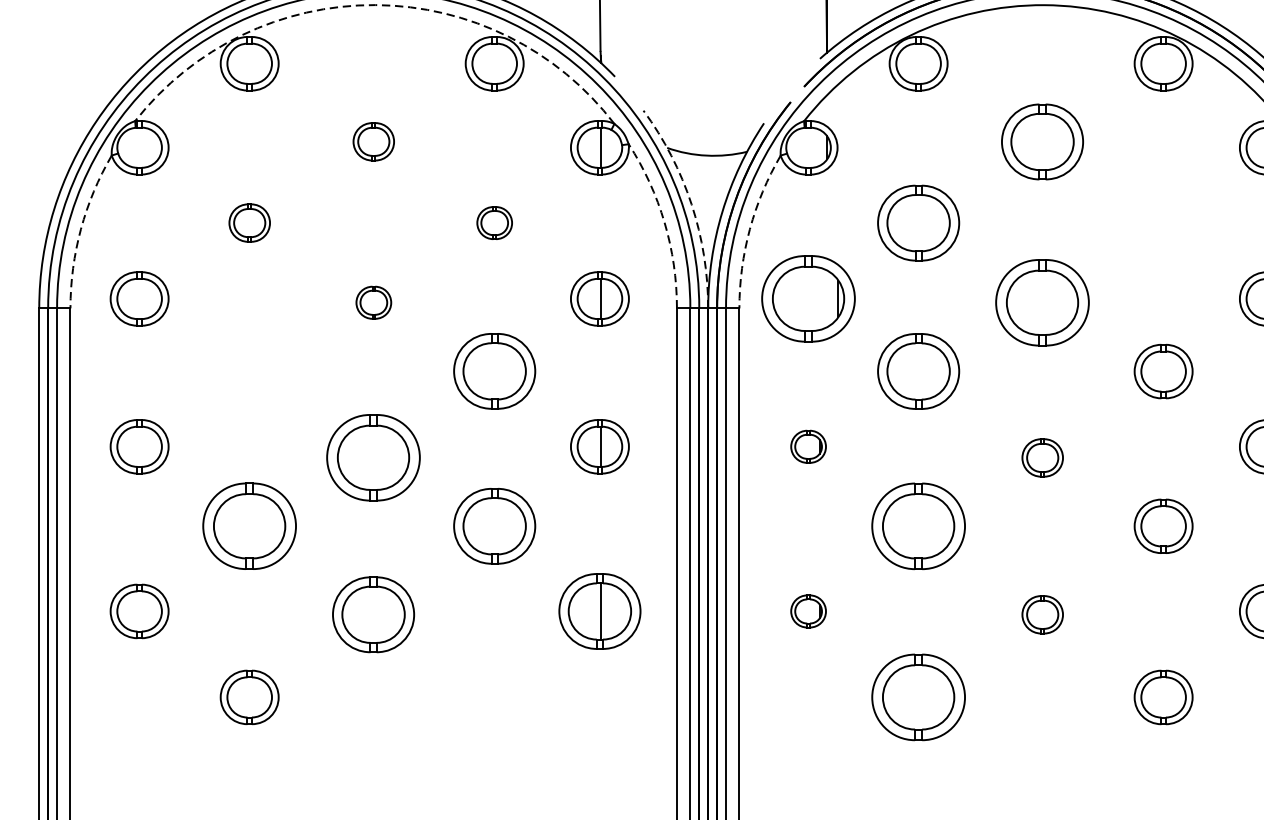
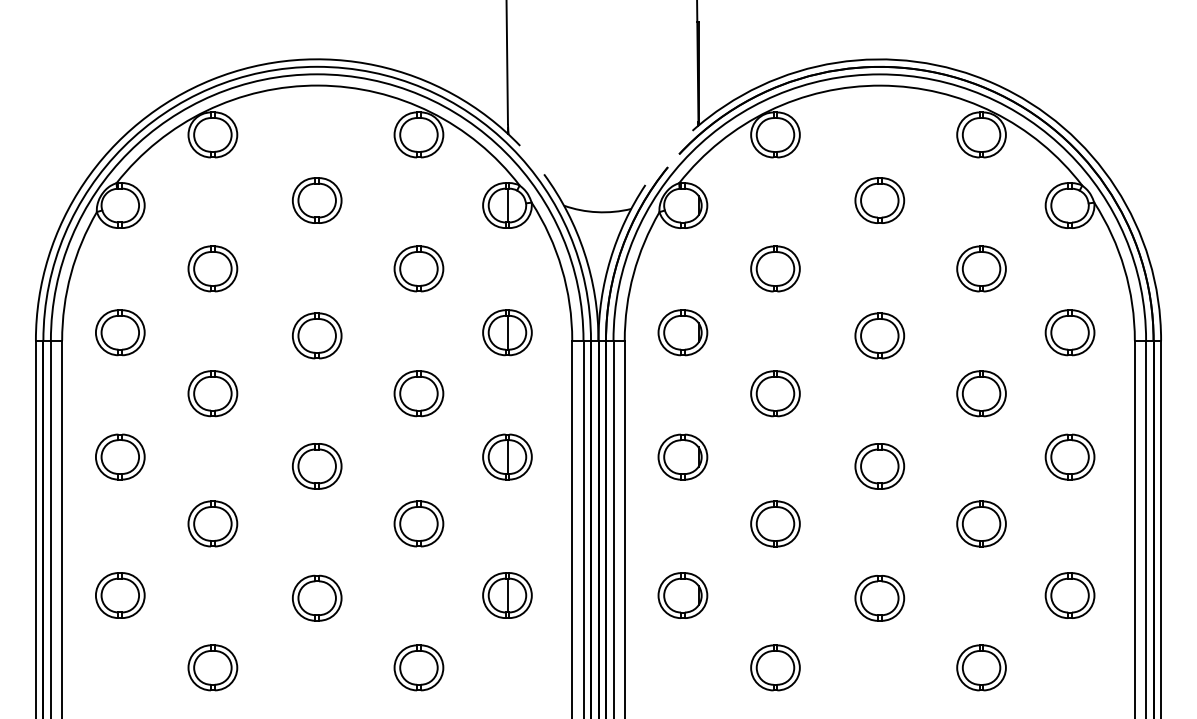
arc: (375, 4) -> (318, 85), dashed -> solid
part: (374, 141) -> (317, 200), size x1.43
part: (1042, 141) -> (879, 200), size x0.71
arc: (691, 204) -> (584, 253), dashed -> solid
part: (249, 222) -> (212, 268), size x1.43
part: (494, 222) -> (418, 268), size x1.67
arc: (664, 222) -> (561, 268), dashed -> solid
part: (918, 222) -> (775, 268), size x0.71
part: (1163, 222) -> (981, 268), added
arc: (81, 229) -> (71, 274), dashed -> solid
arc: (749, 229) -> (633, 274), dashed -> solid
part: (808, 298) -> (682, 332), size x0.62
part: (374, 302) -> (317, 335), size x1.67
part: (1042, 302) -> (879, 335), size x0.62
part: (249, 371) -> (212, 393), added
part: (494, 371) -> (418, 393), size x0.71
part: (918, 371) -> (775, 393), size x0.71
part: (808, 446) -> (682, 456), size x1.67
part: (374, 457) -> (317, 466), size x0.62
part: (1042, 457) -> (879, 466), size x1.43
part: (249, 525) -> (212, 523), size x0.62
part: (494, 525) -> (418, 523), size x0.71
part: (918, 525) -> (775, 523), size x0.62
part: (599, 611) -> (507, 595), size x0.71
part: (808, 611) -> (682, 595), size x1.67
part: (374, 613) -> (317, 597), size x0.71
part: (1042, 614) -> (879, 598), size x1.43
part: (494, 696) -> (418, 667), added
part: (918, 696) -> (775, 667), size x0.62

